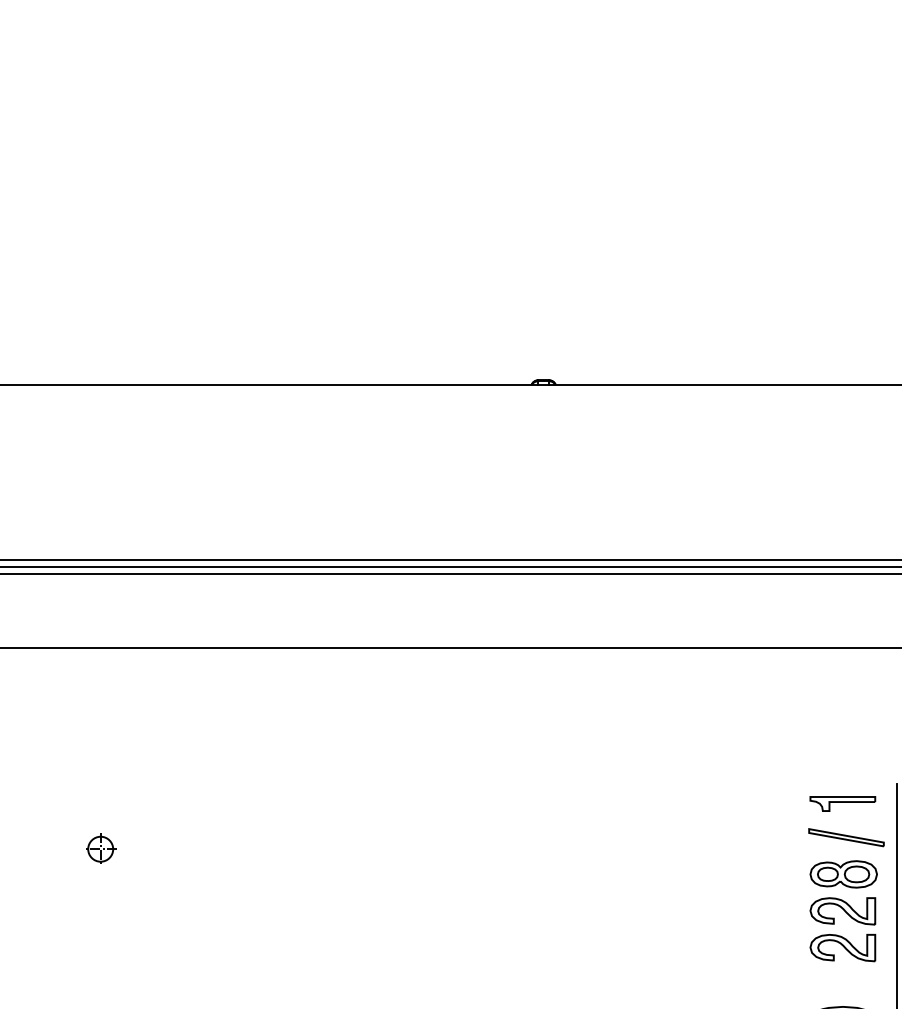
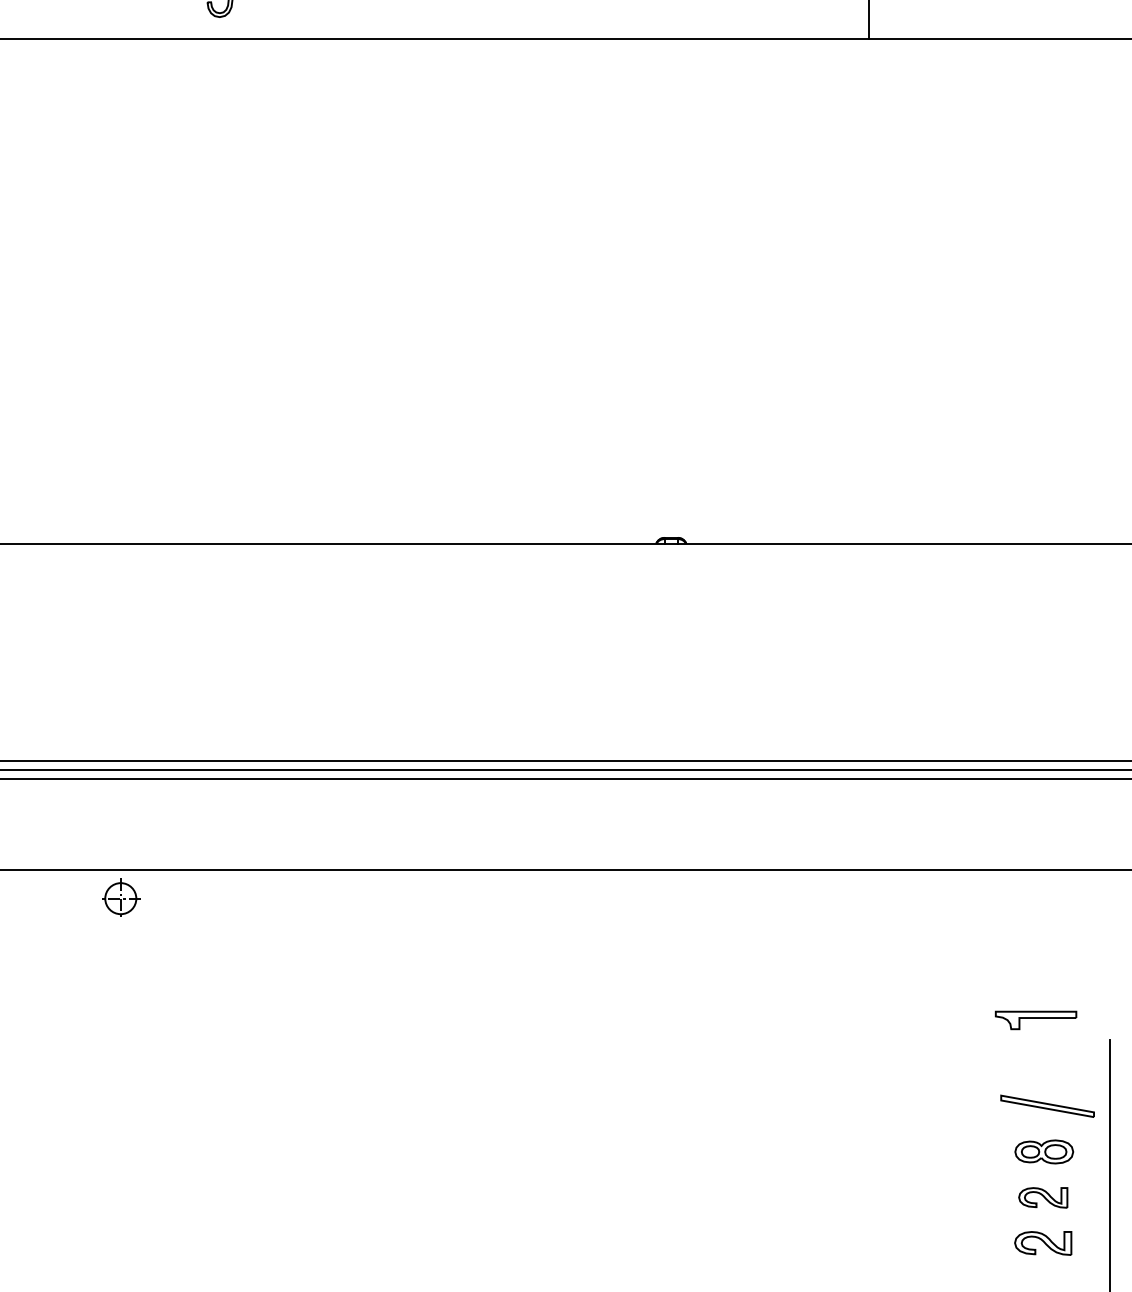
part: (842, 804) -> (1035, 1020), moved
part: (101, 848) -> (121, 897), moved
part: (843, 874) -> (1044, 1151), size x0.7
part: (843, 911) -> (1043, 1197), size x0.6
part: (843, 948) -> (1043, 1243), size x0.7

